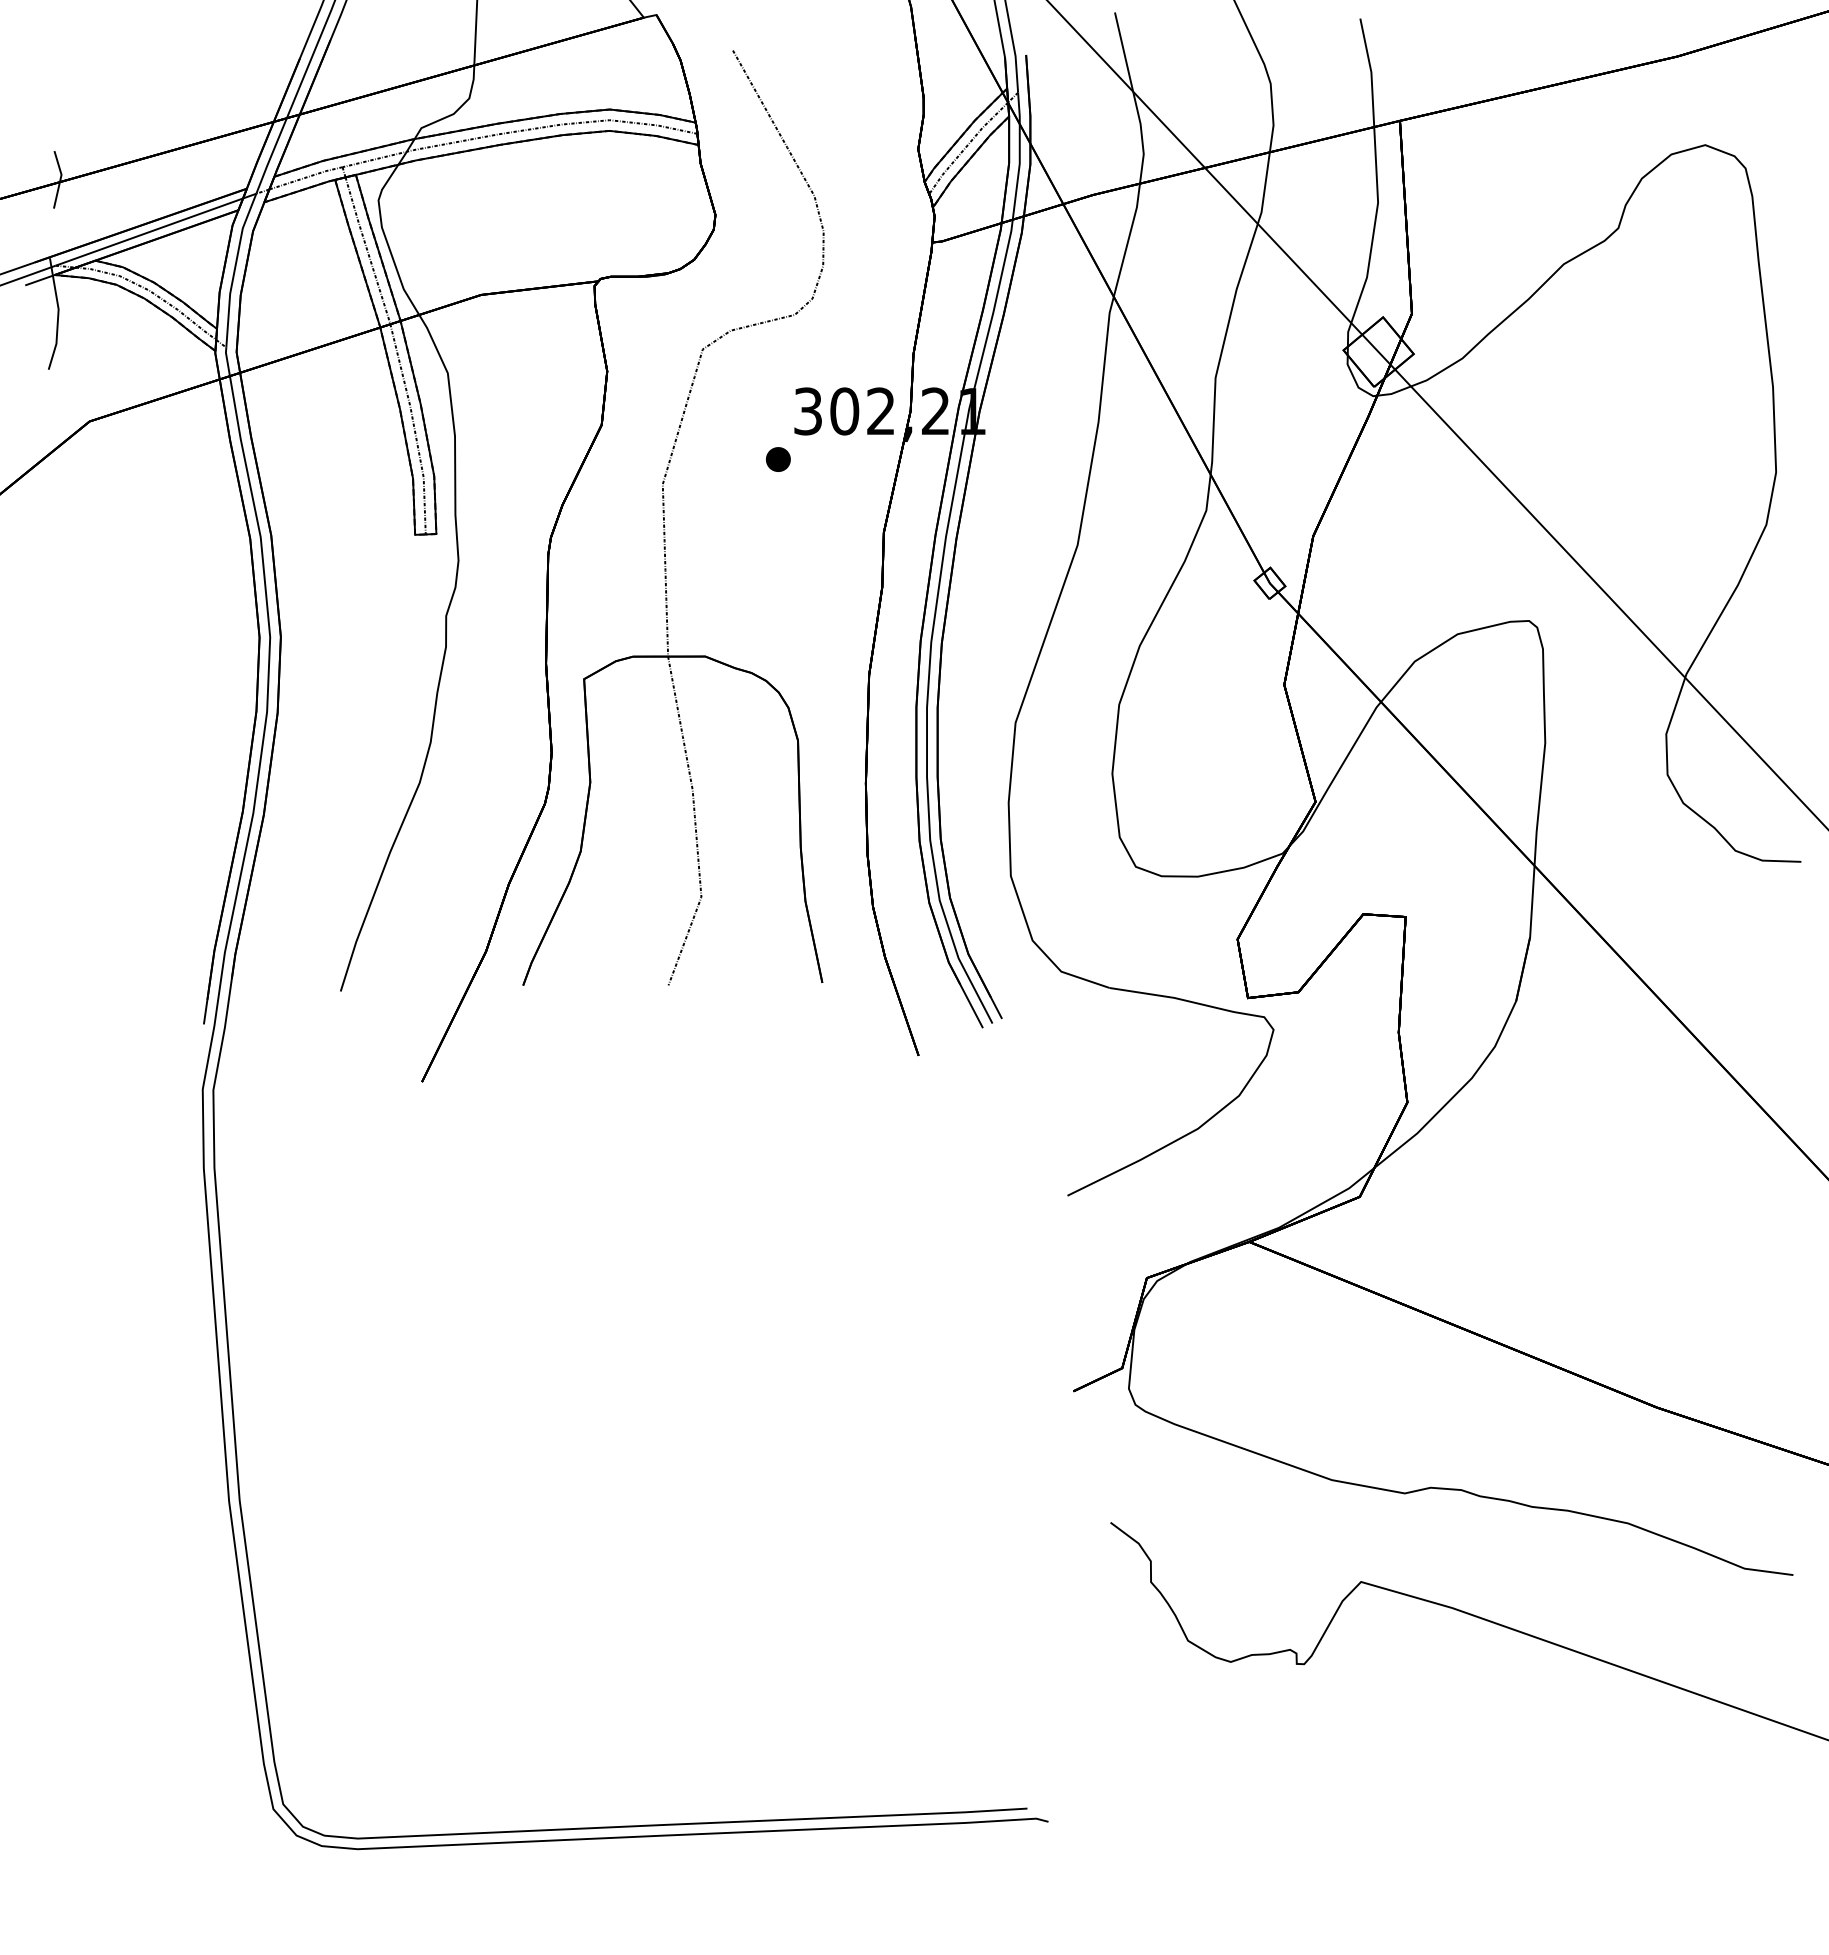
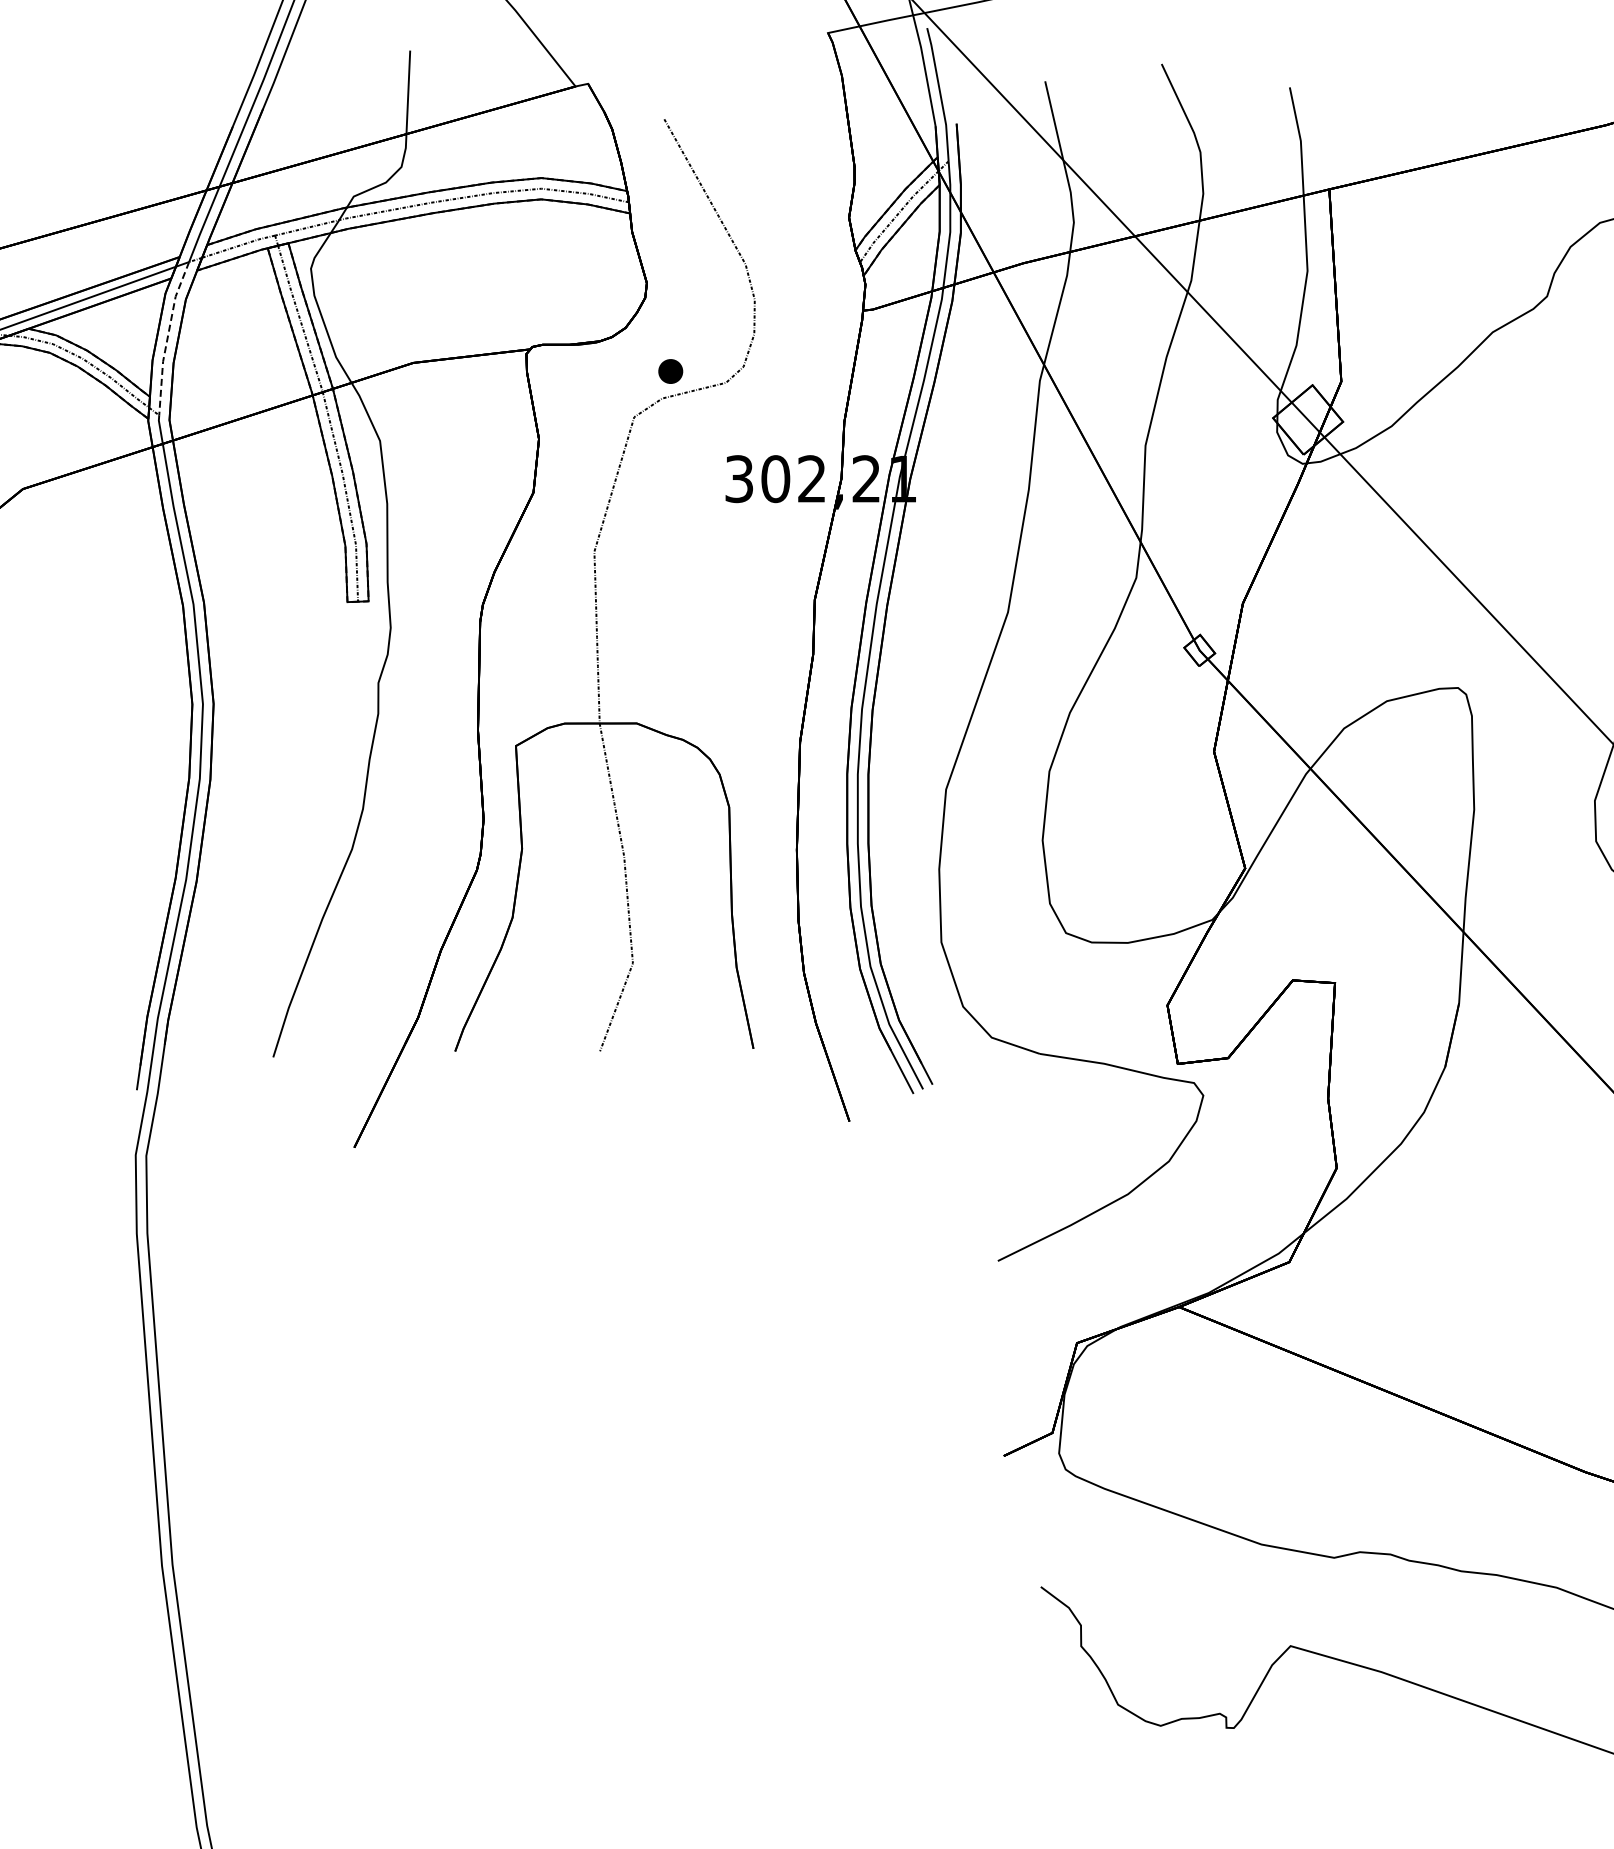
line: (234, 269) -> (167, 337), solid -> dashed
part: (778, 459) -> (670, 371), moved

